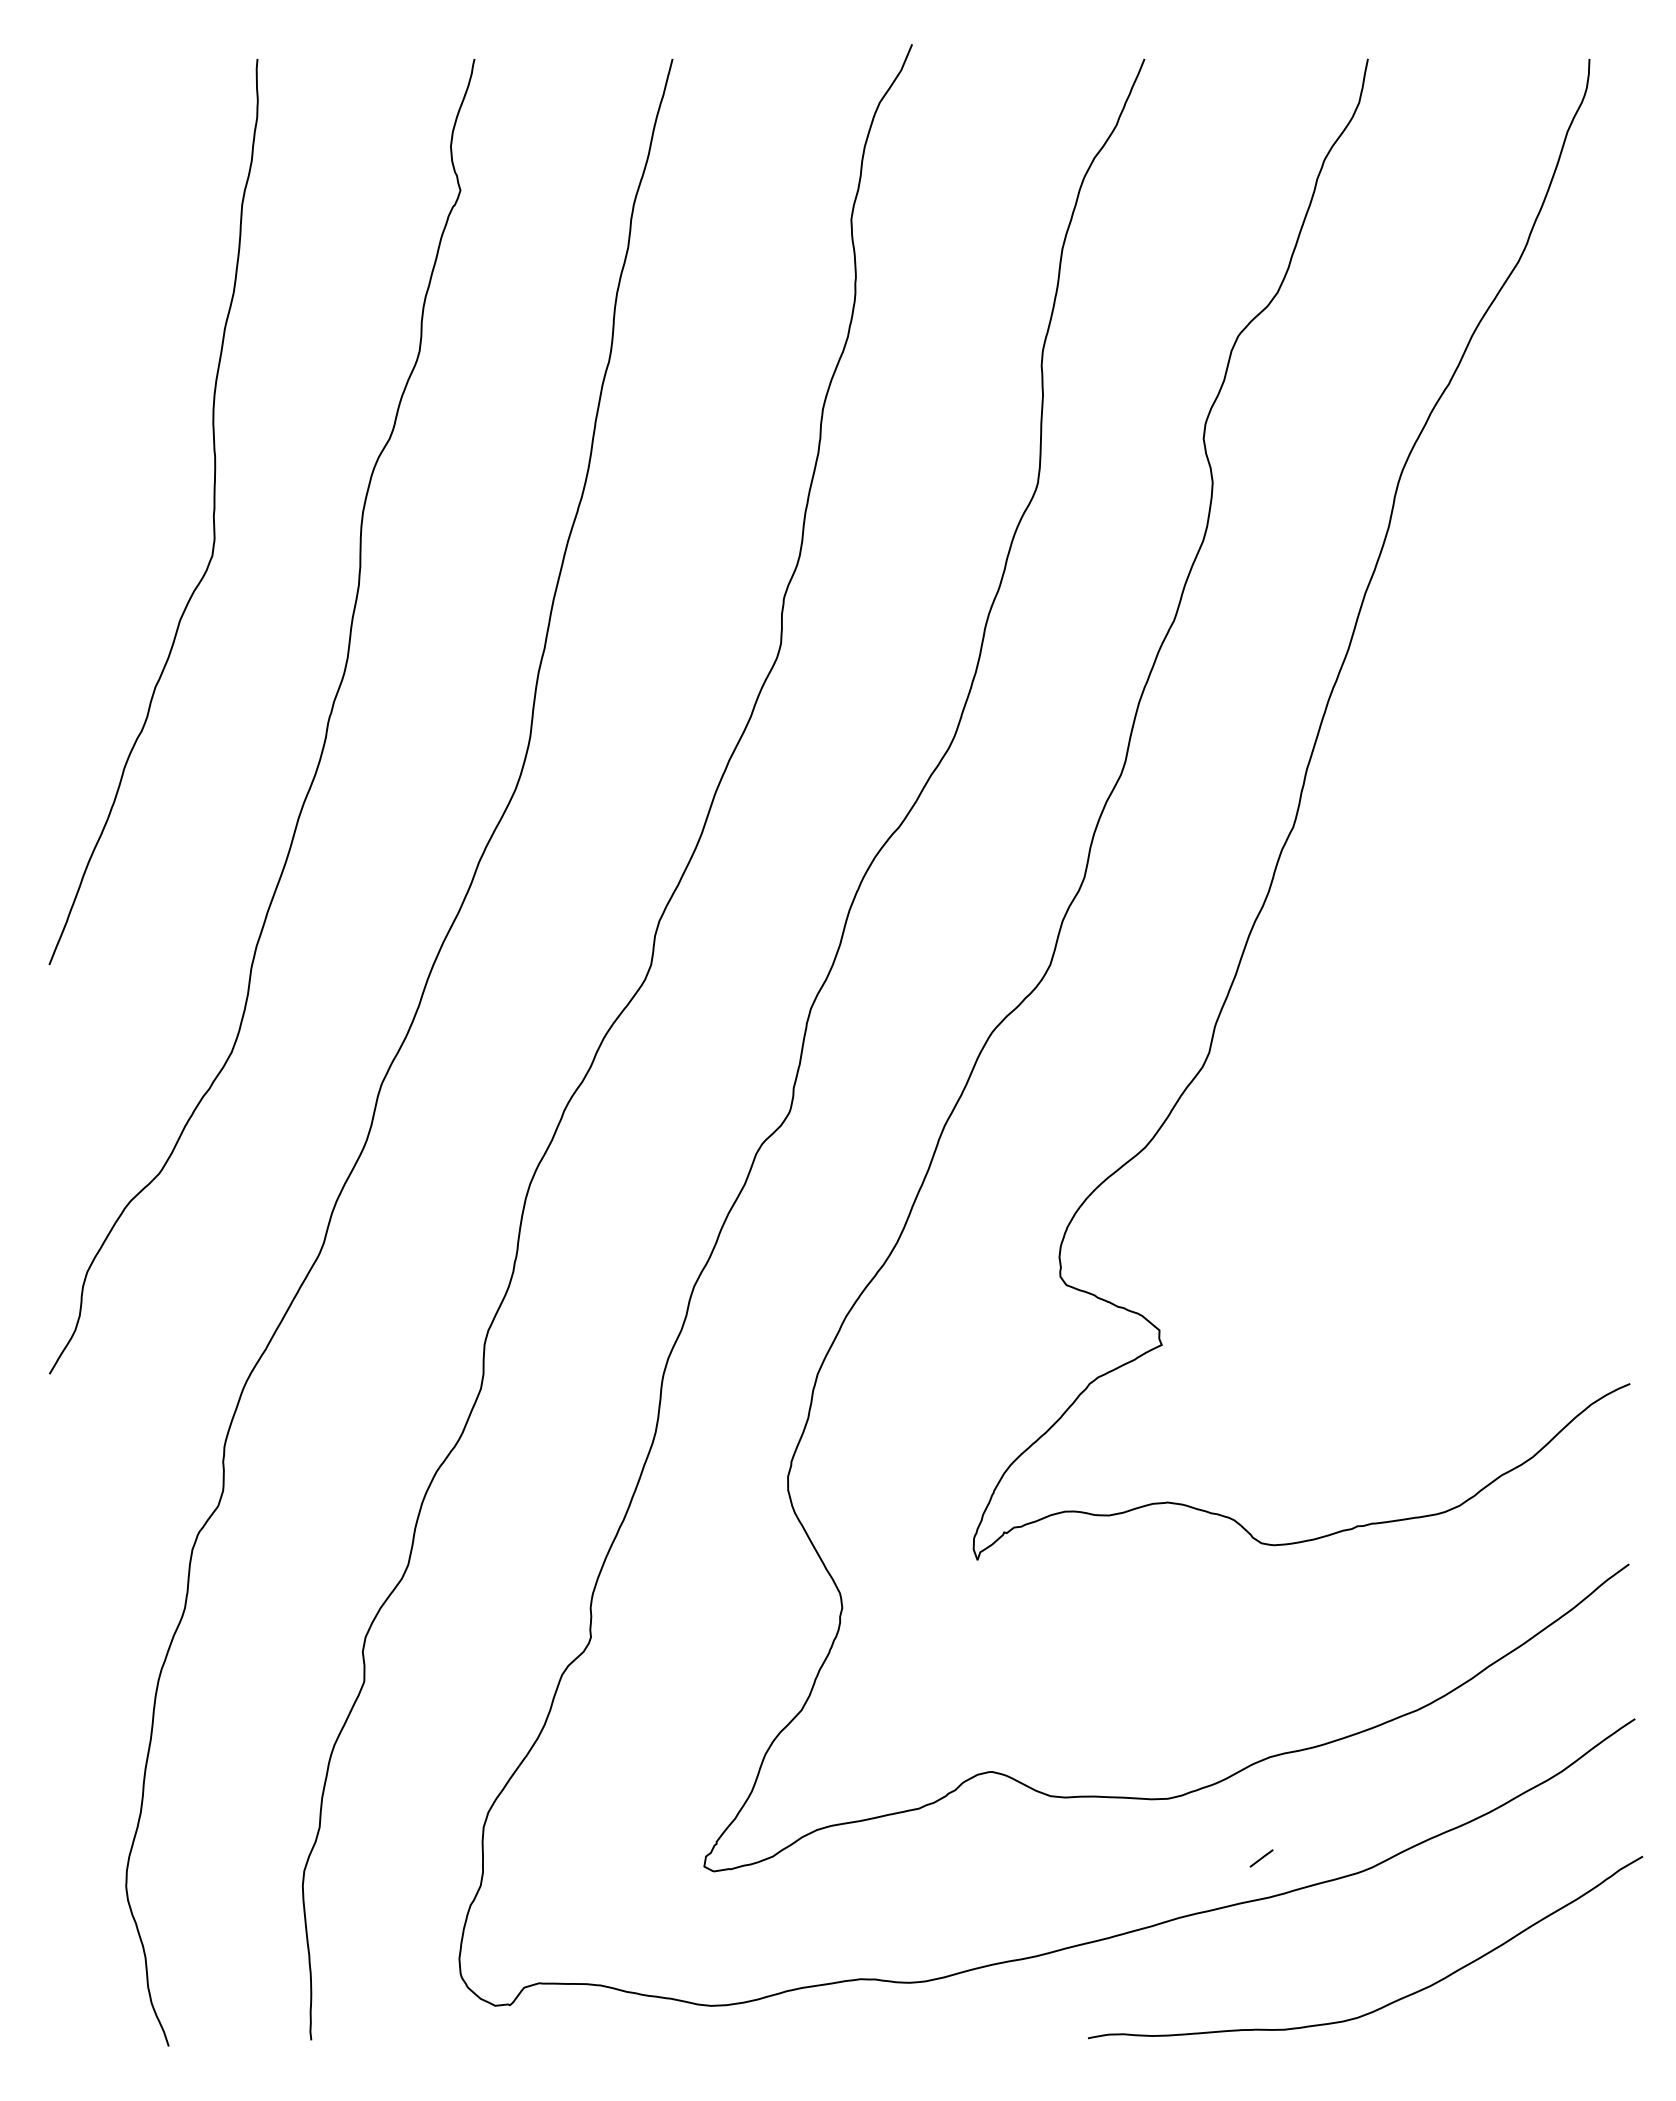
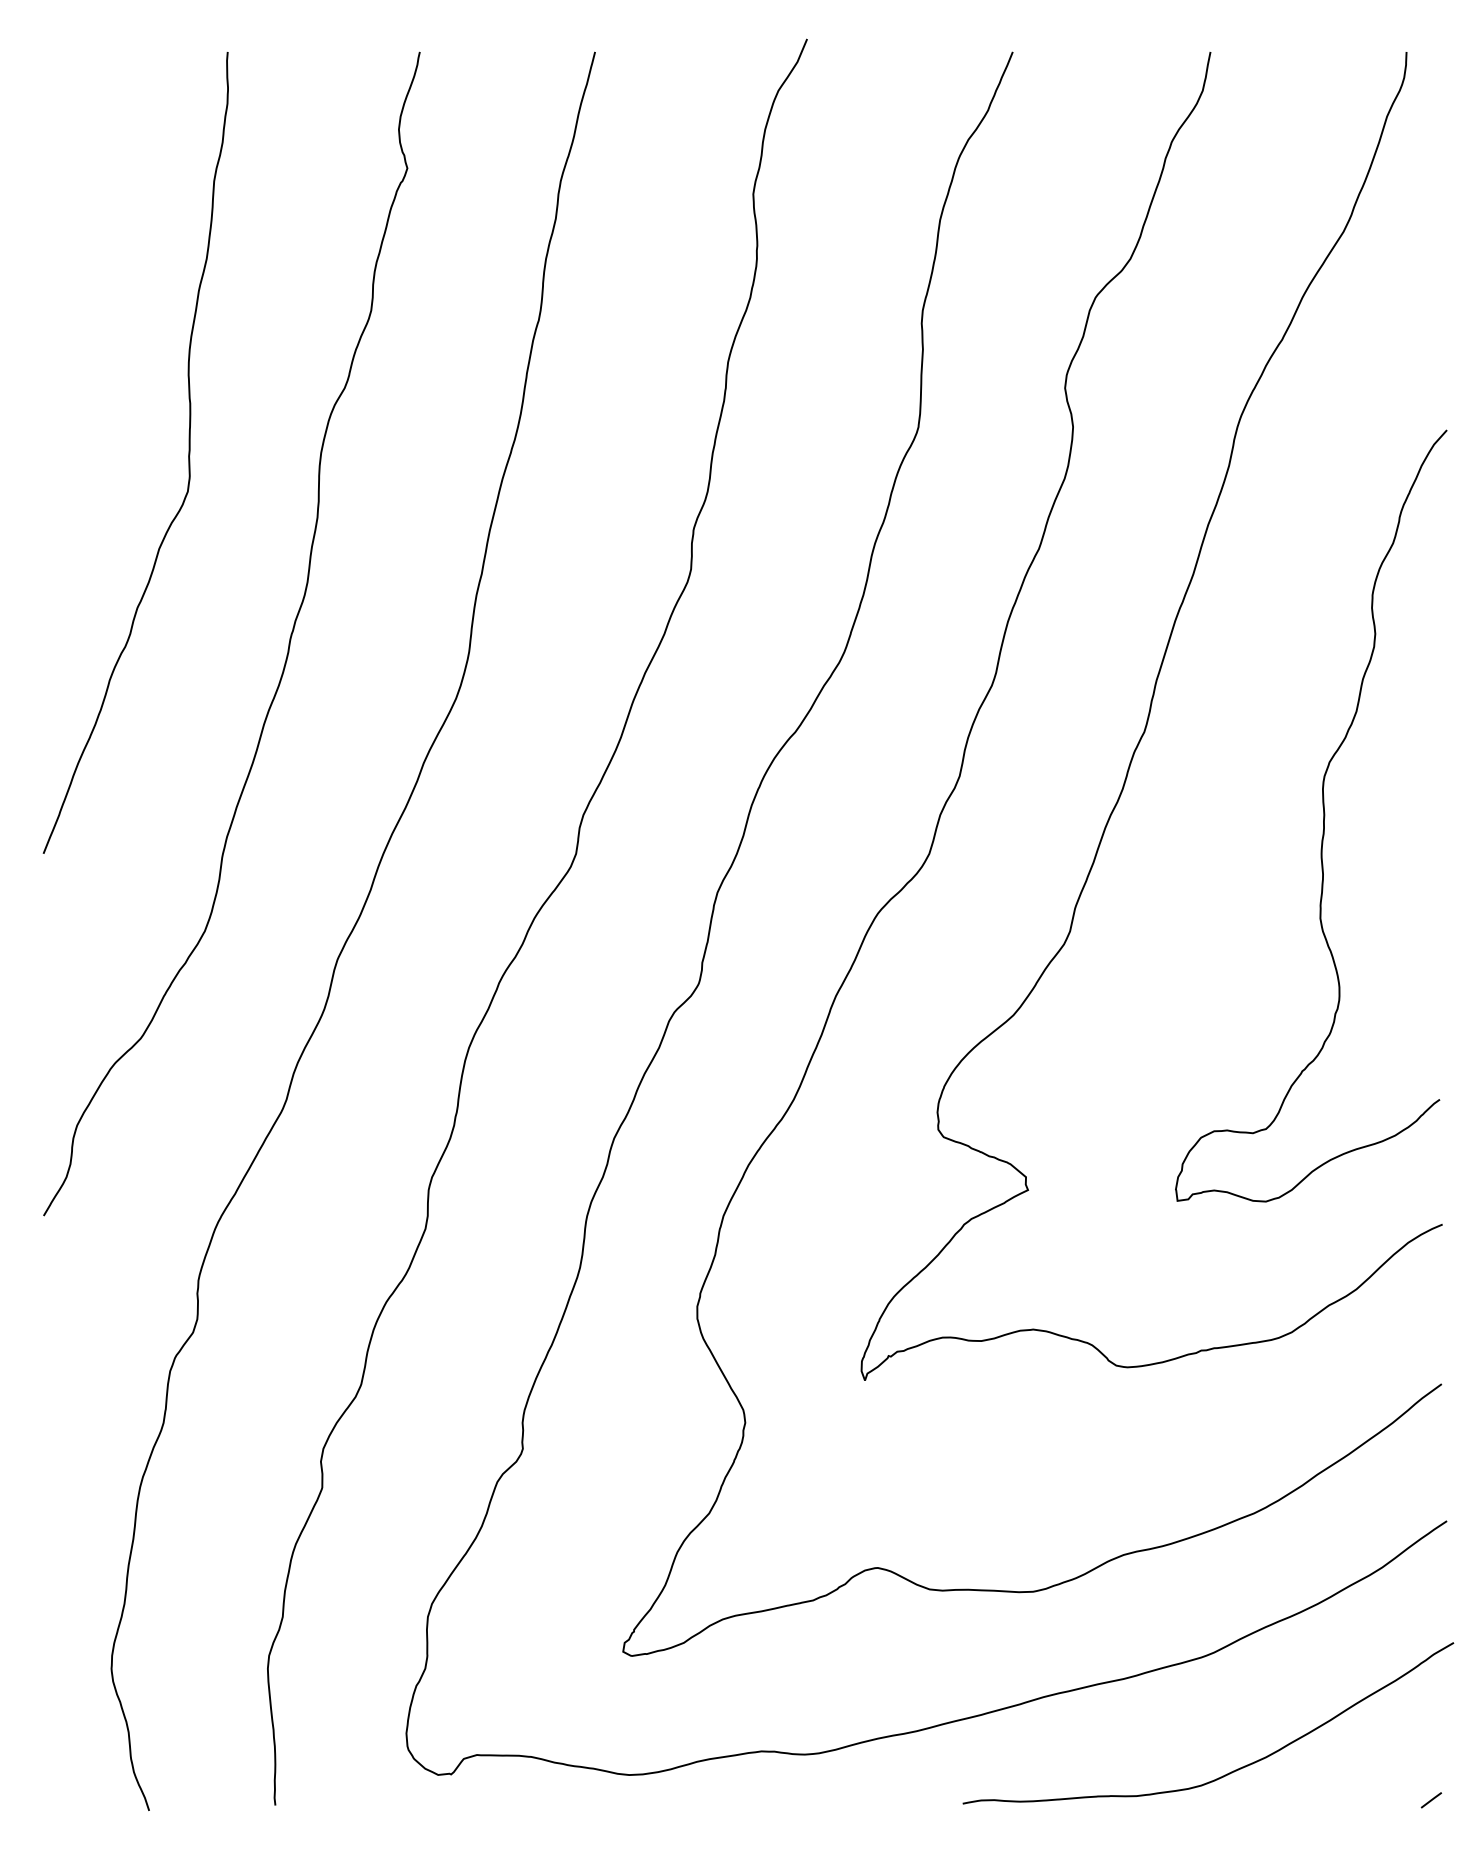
curve: (1495, 921) -> (1323, 815), added
line: (1261, 1858) -> (1431, 1800), moved

